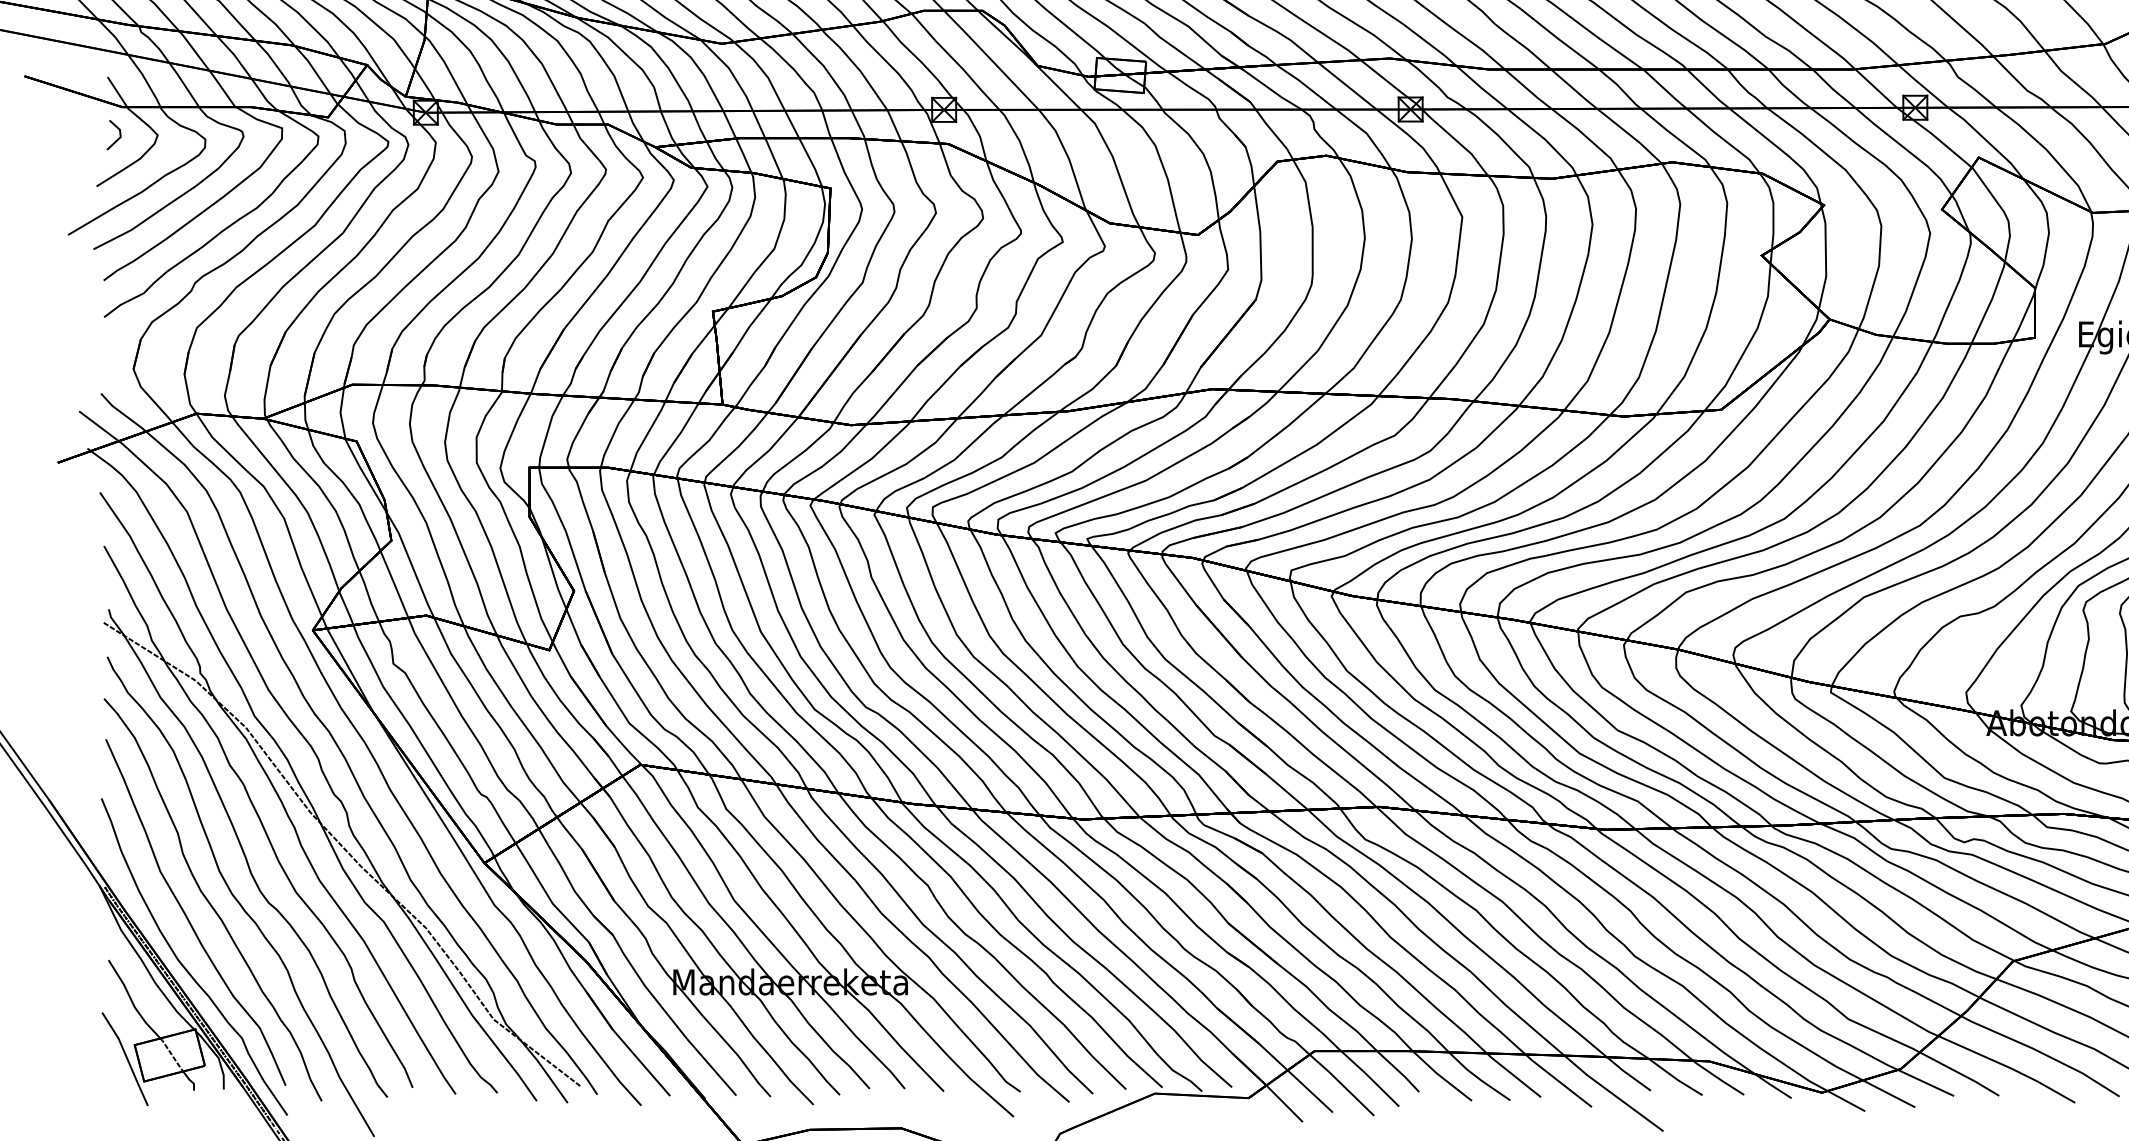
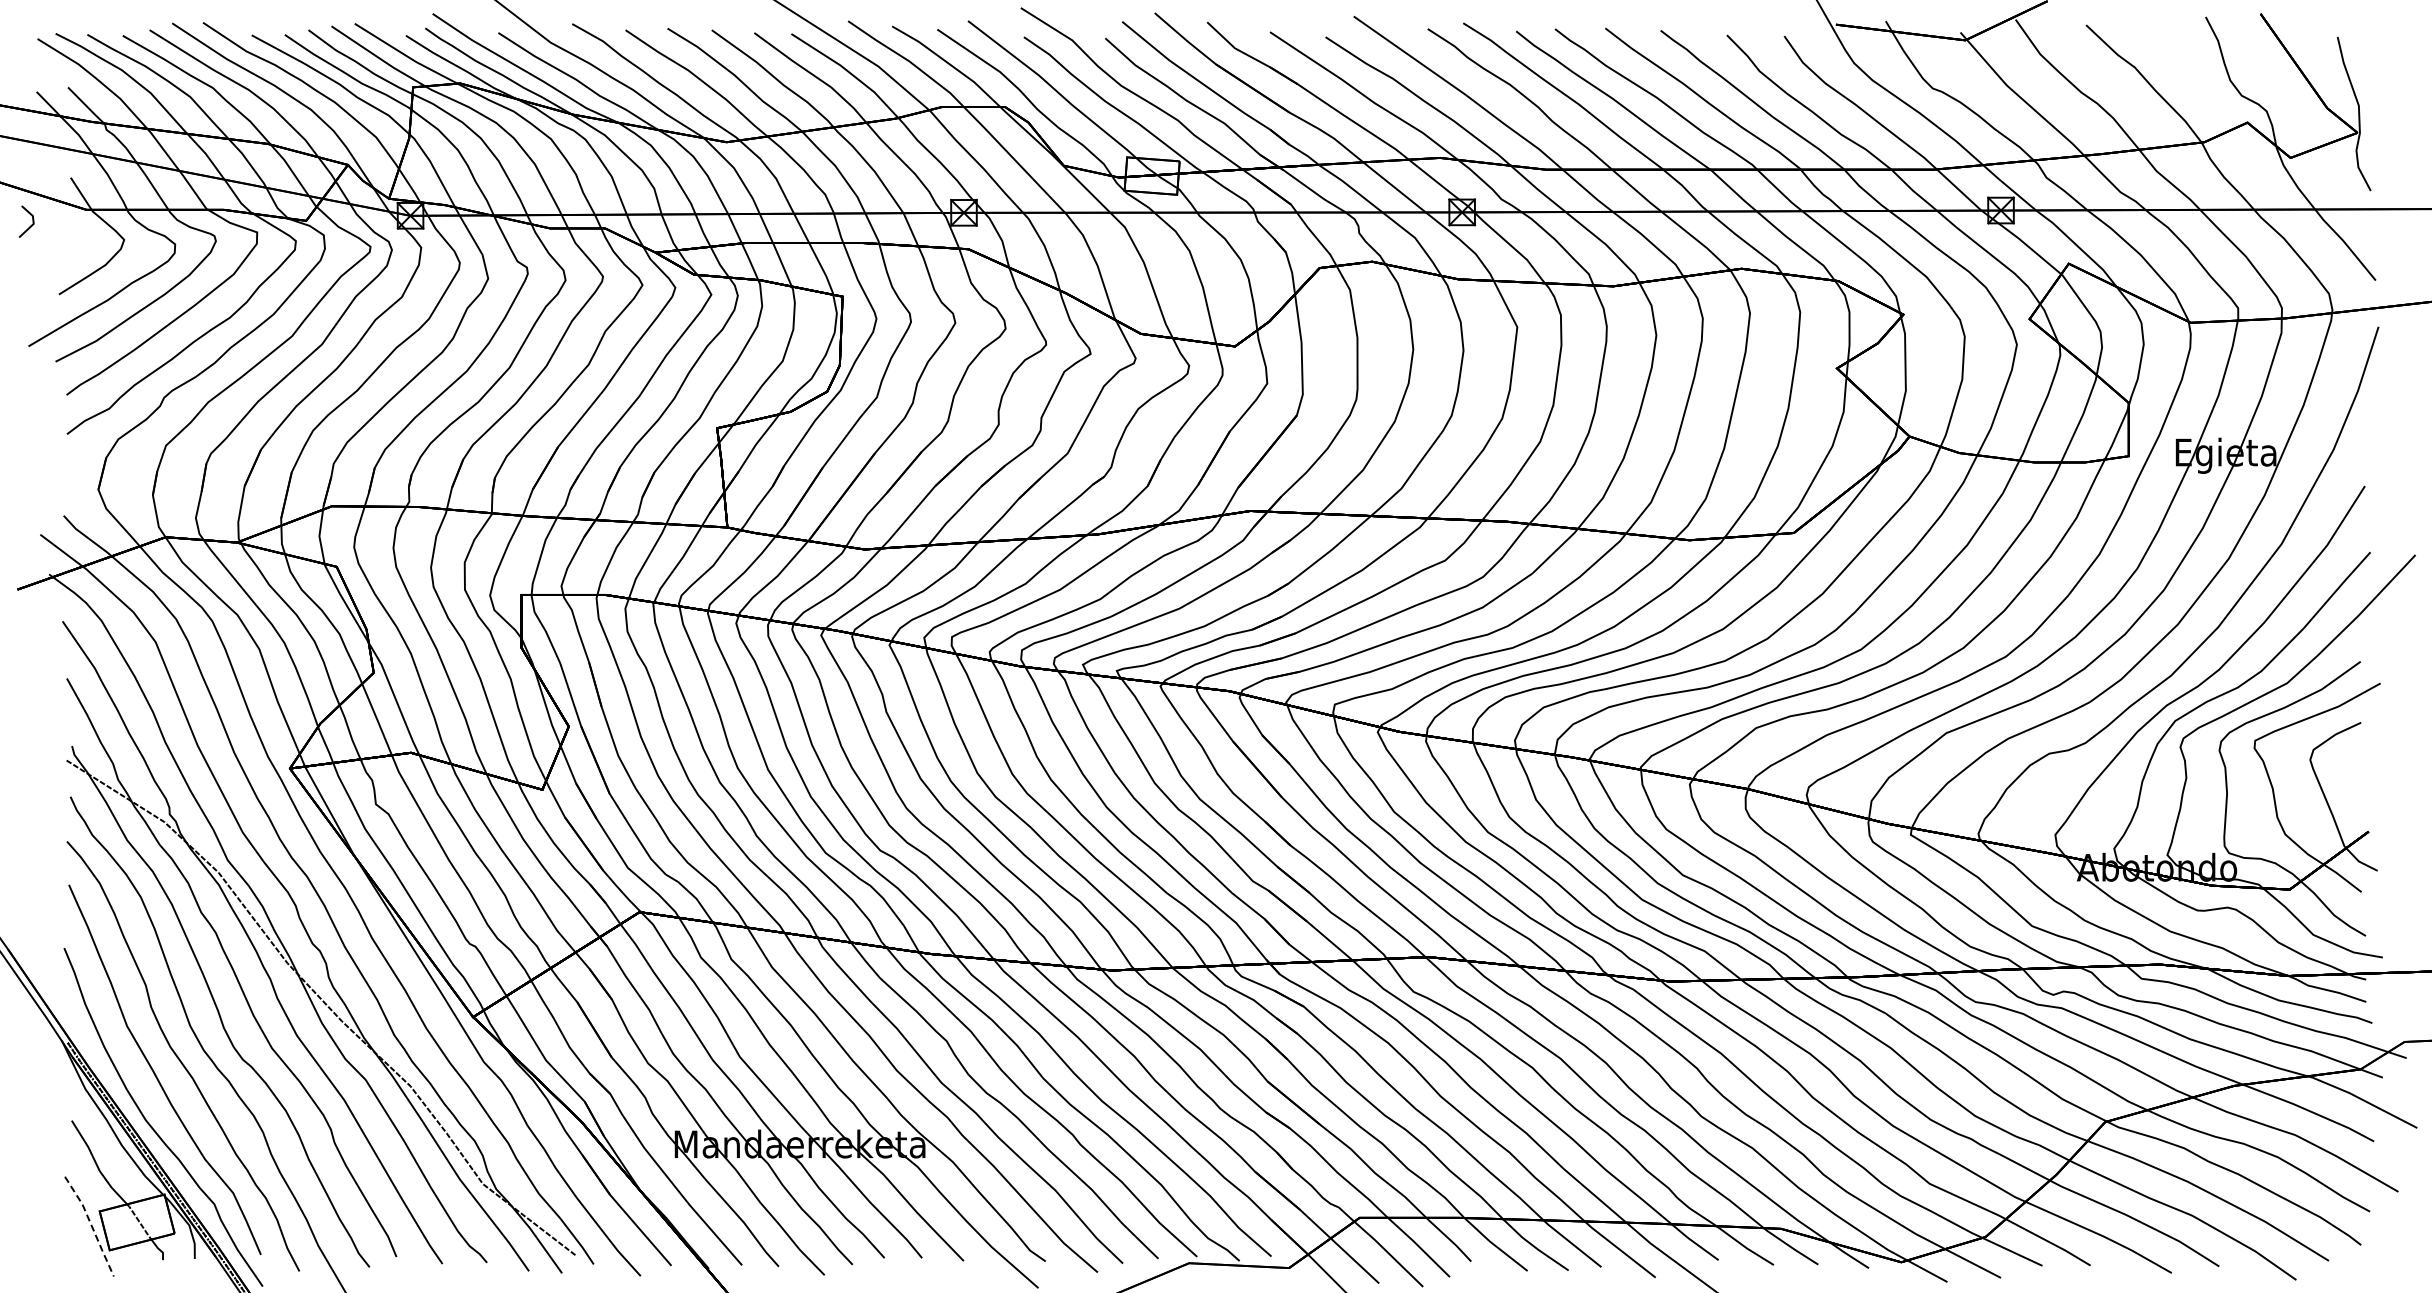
line: (117, 138) -> (30, 225), moved
line: (127, 1058) -> (91, 1225), solid -> dashed

